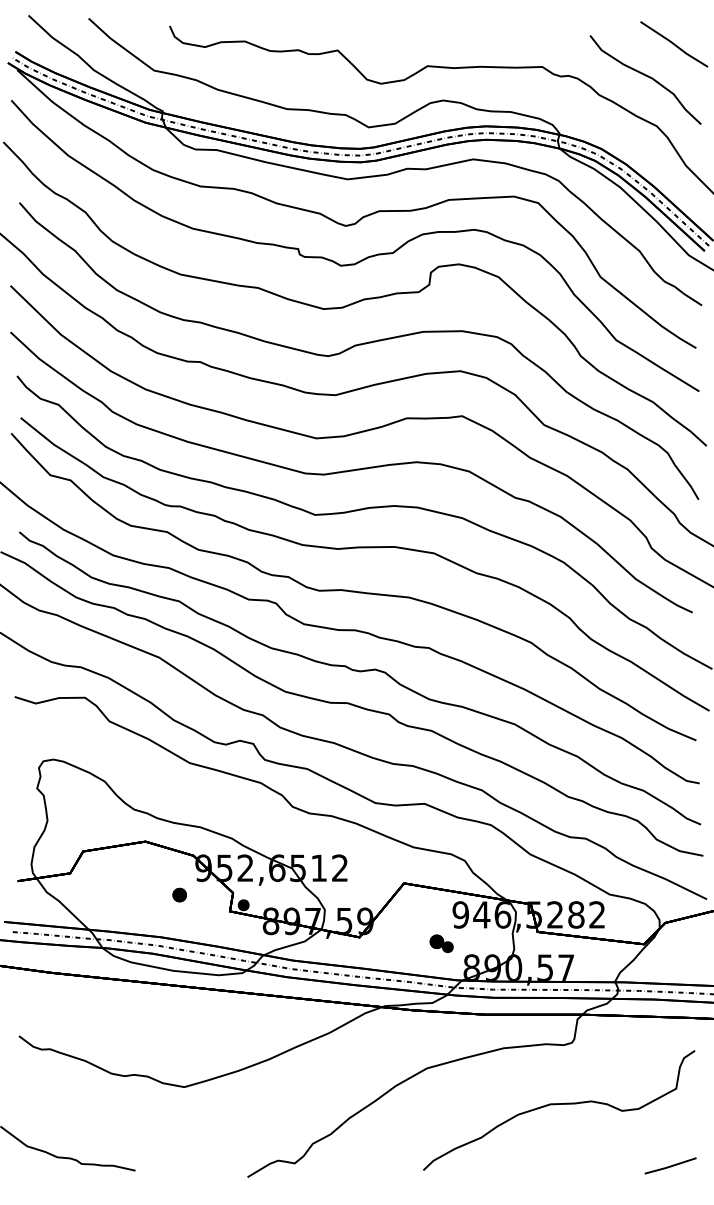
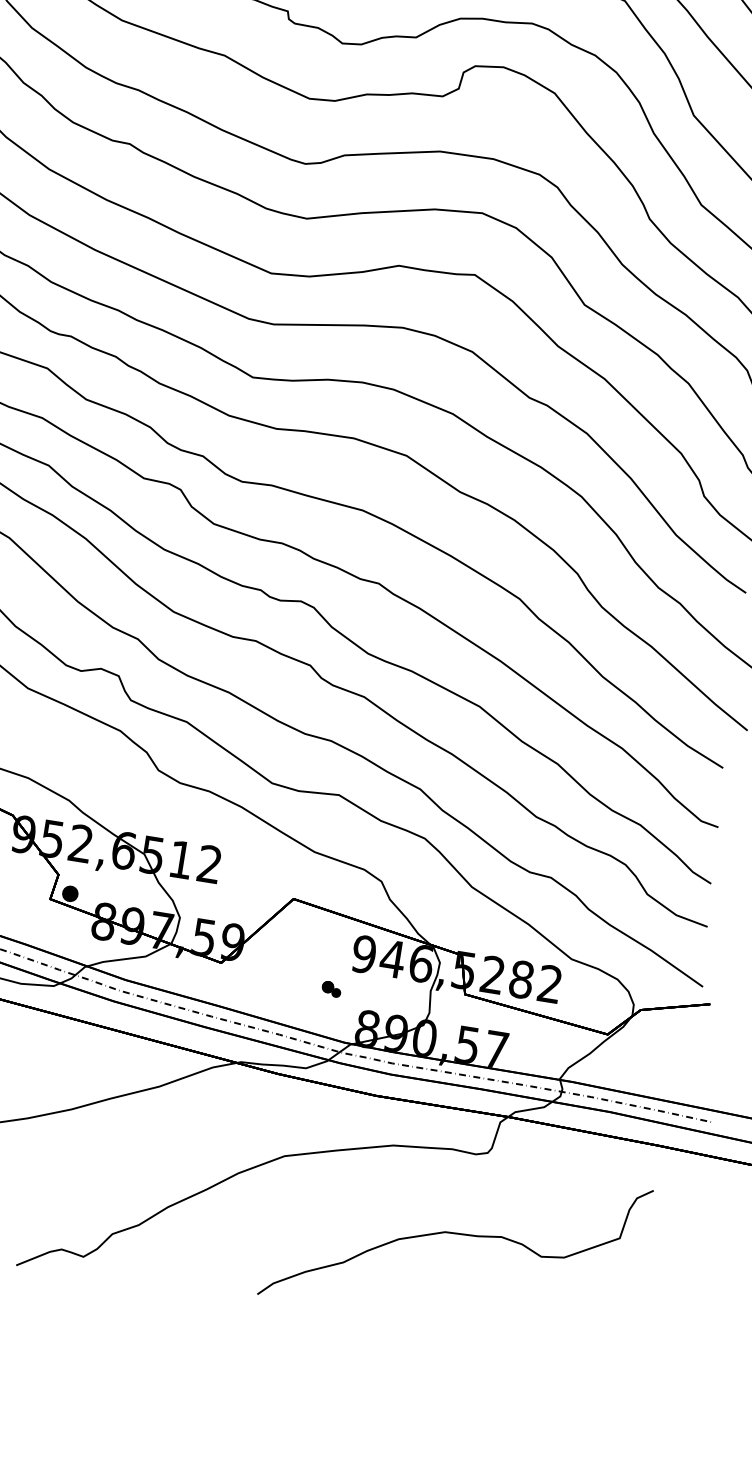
part: (441, 943) -> (331, 989), size x0.6
line: (670, 1165) -> (595, 1341), removed

